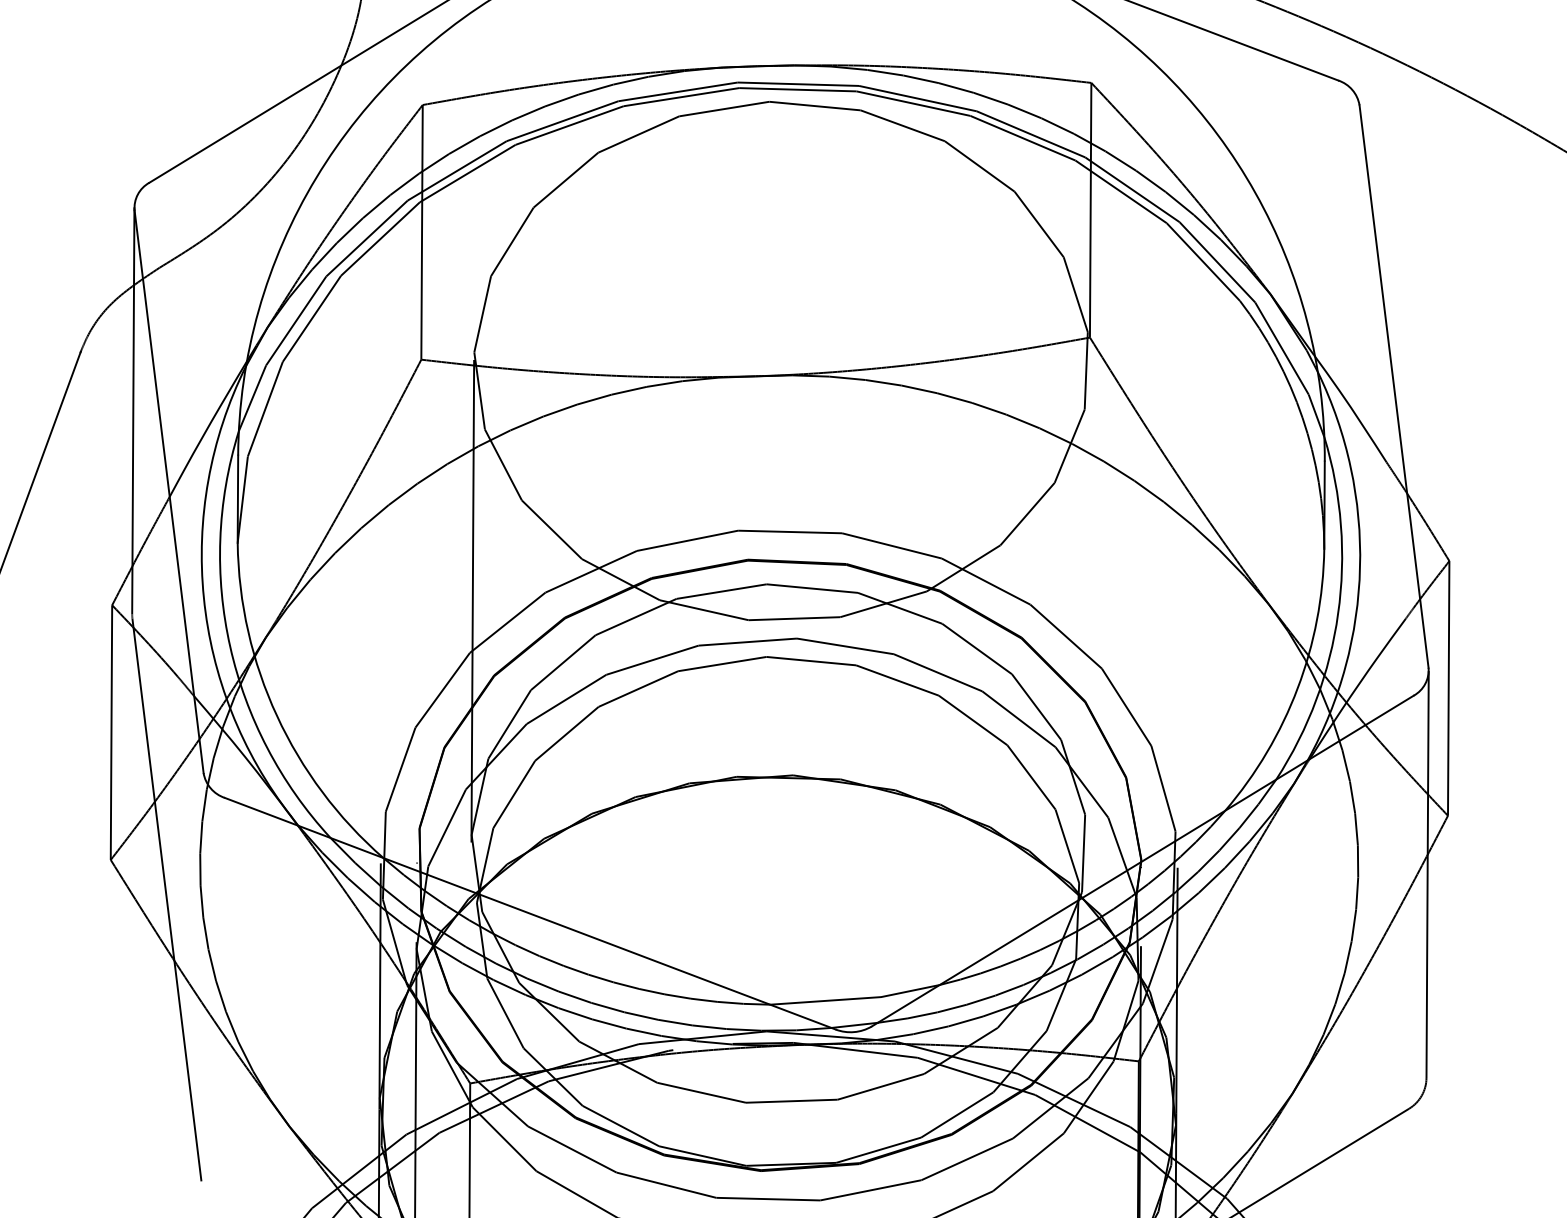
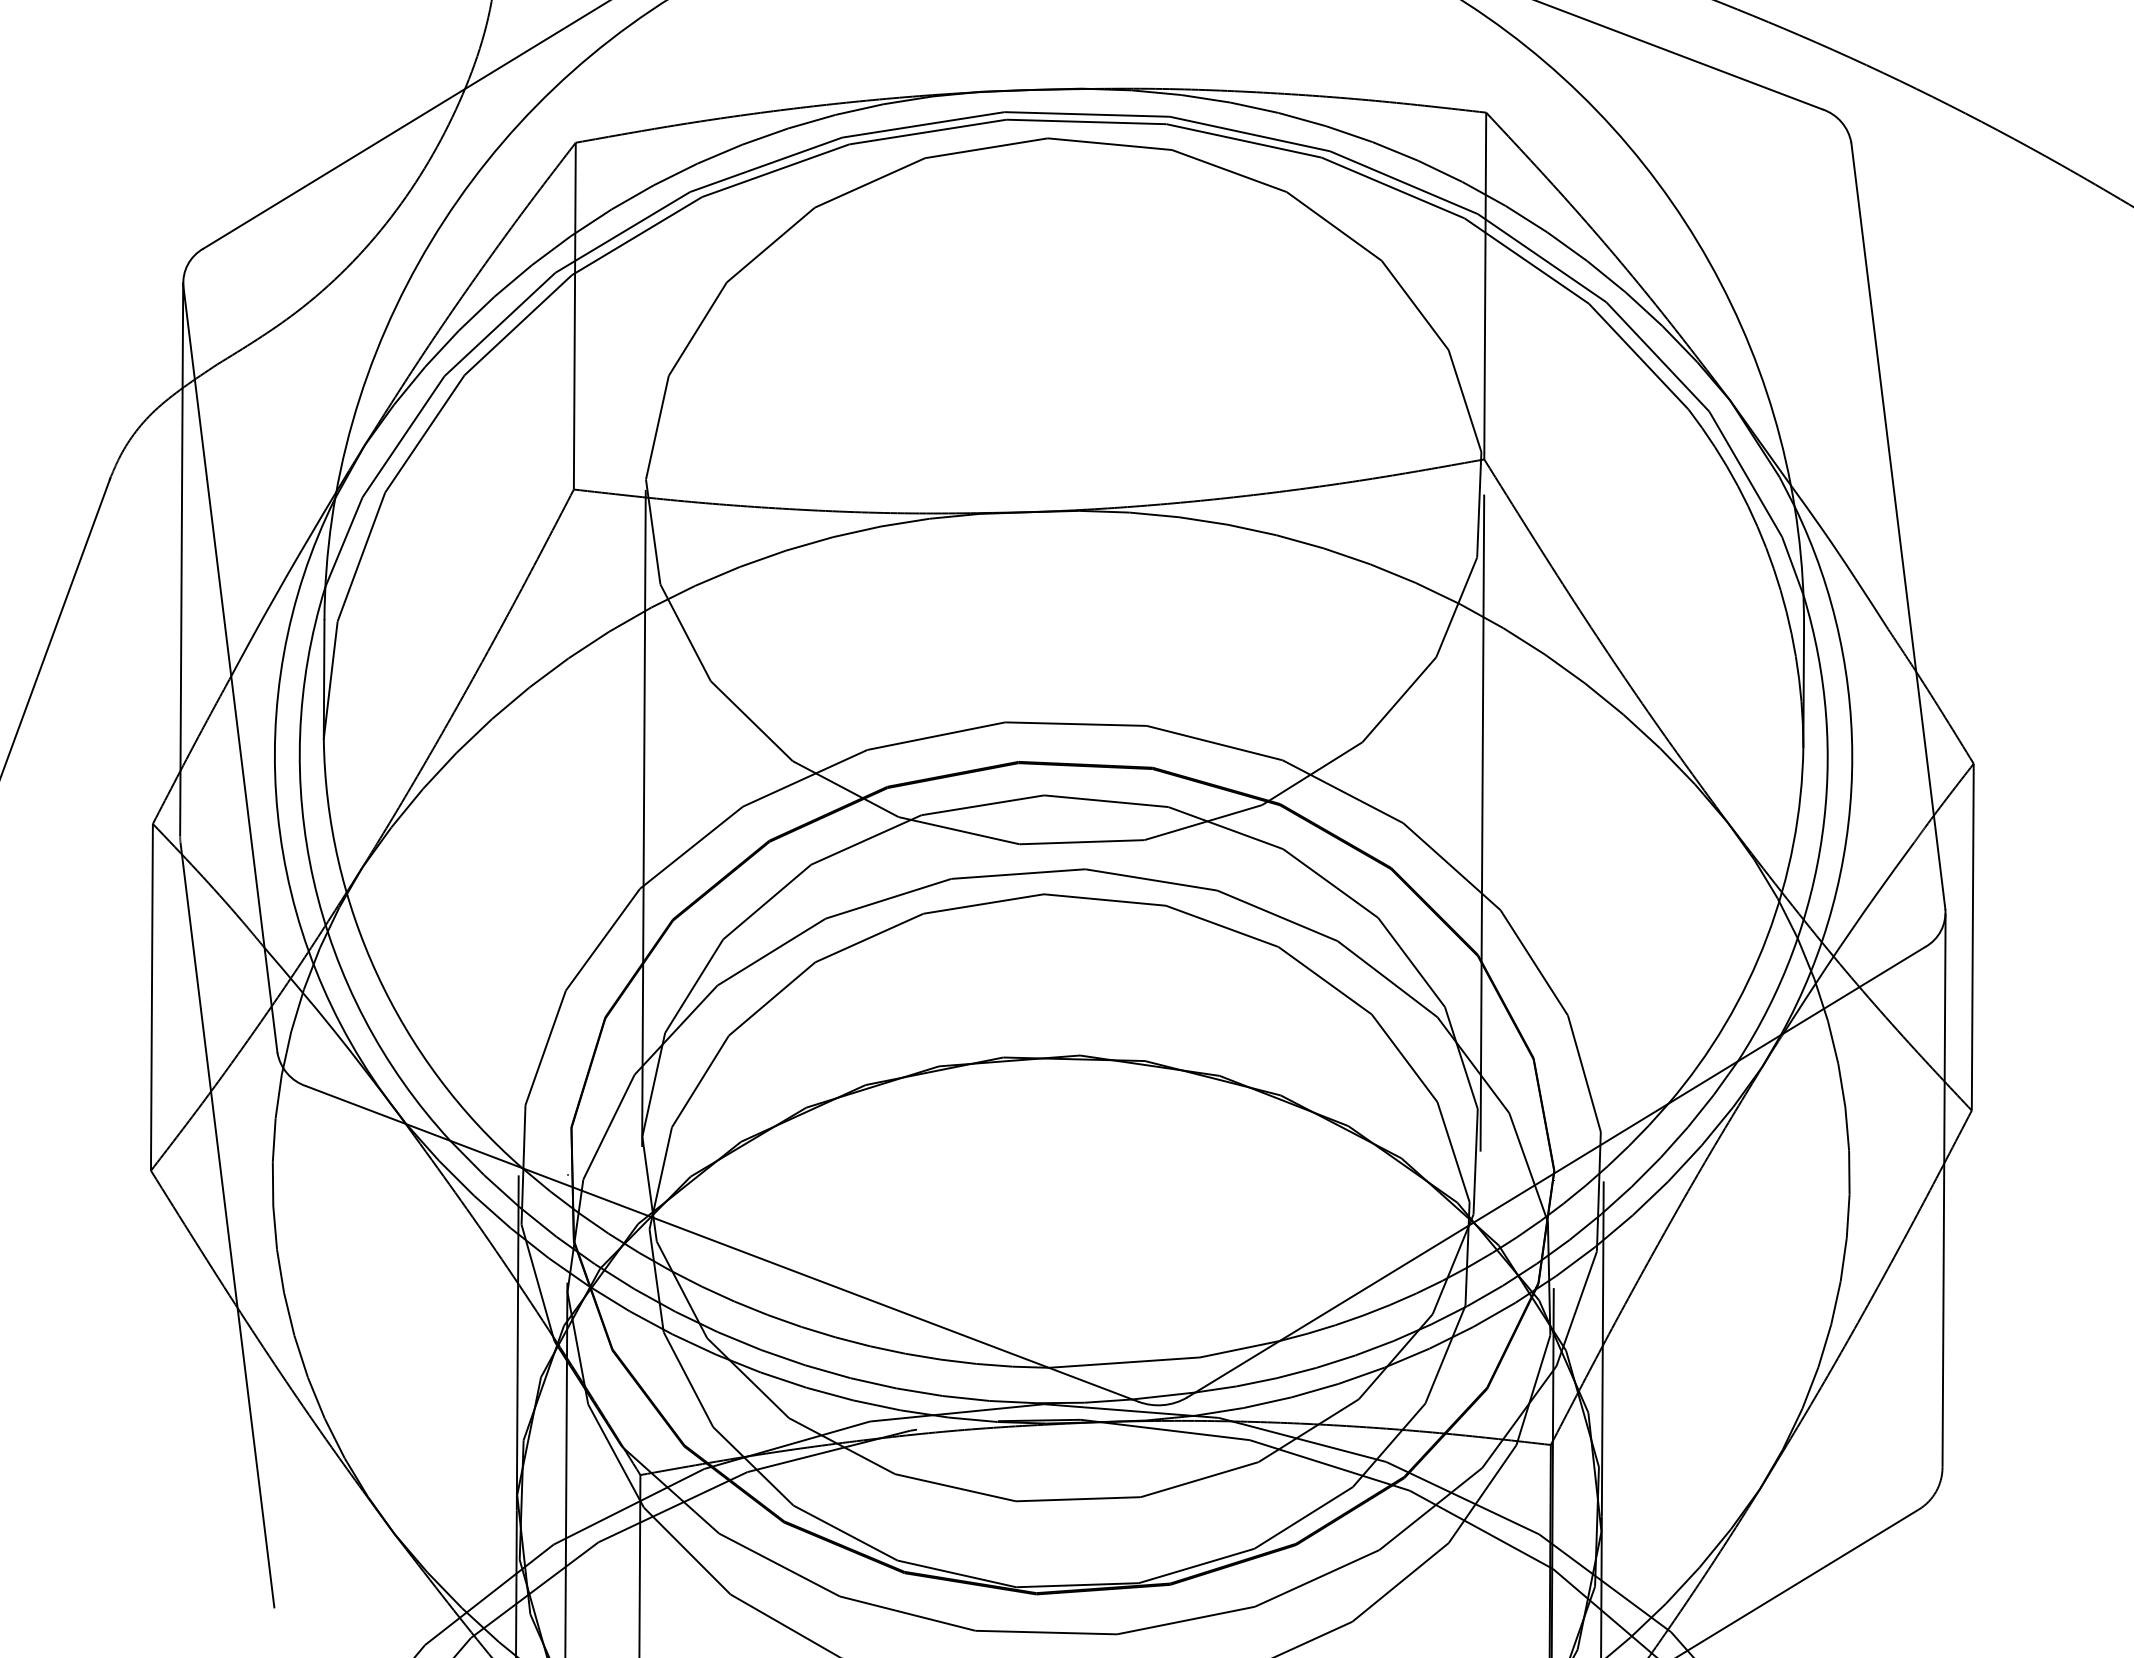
line: (1088, 604) -> (1482, 822), added

